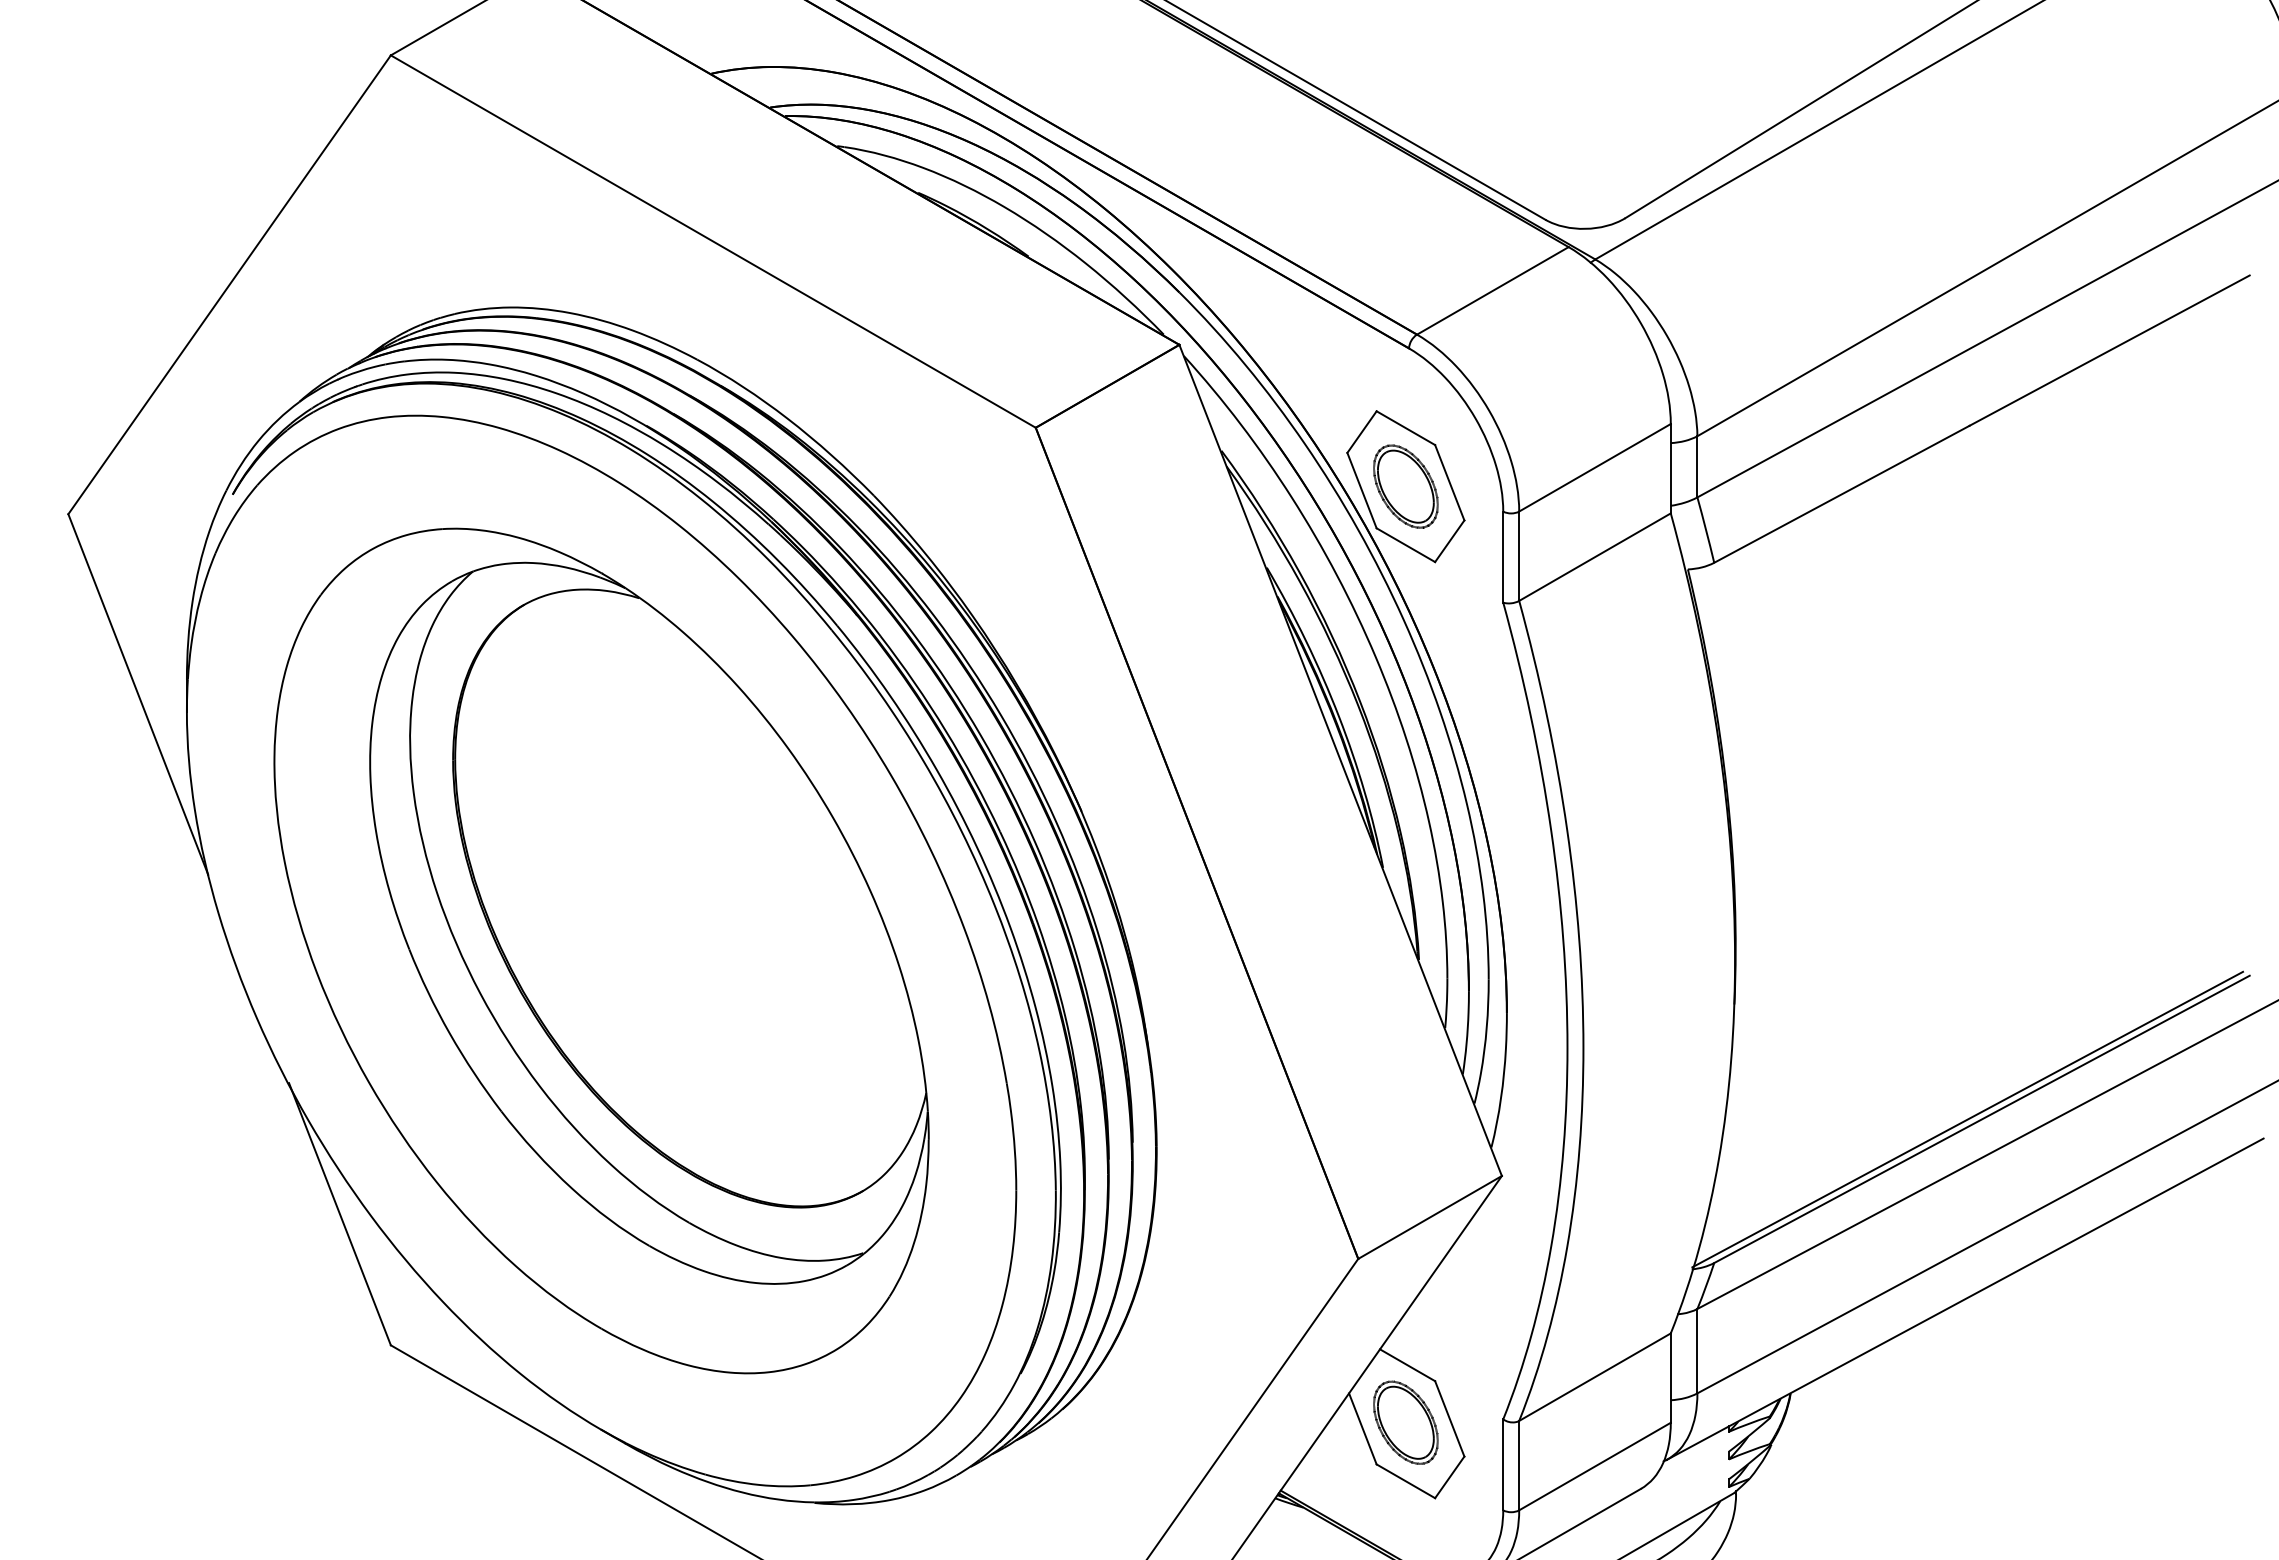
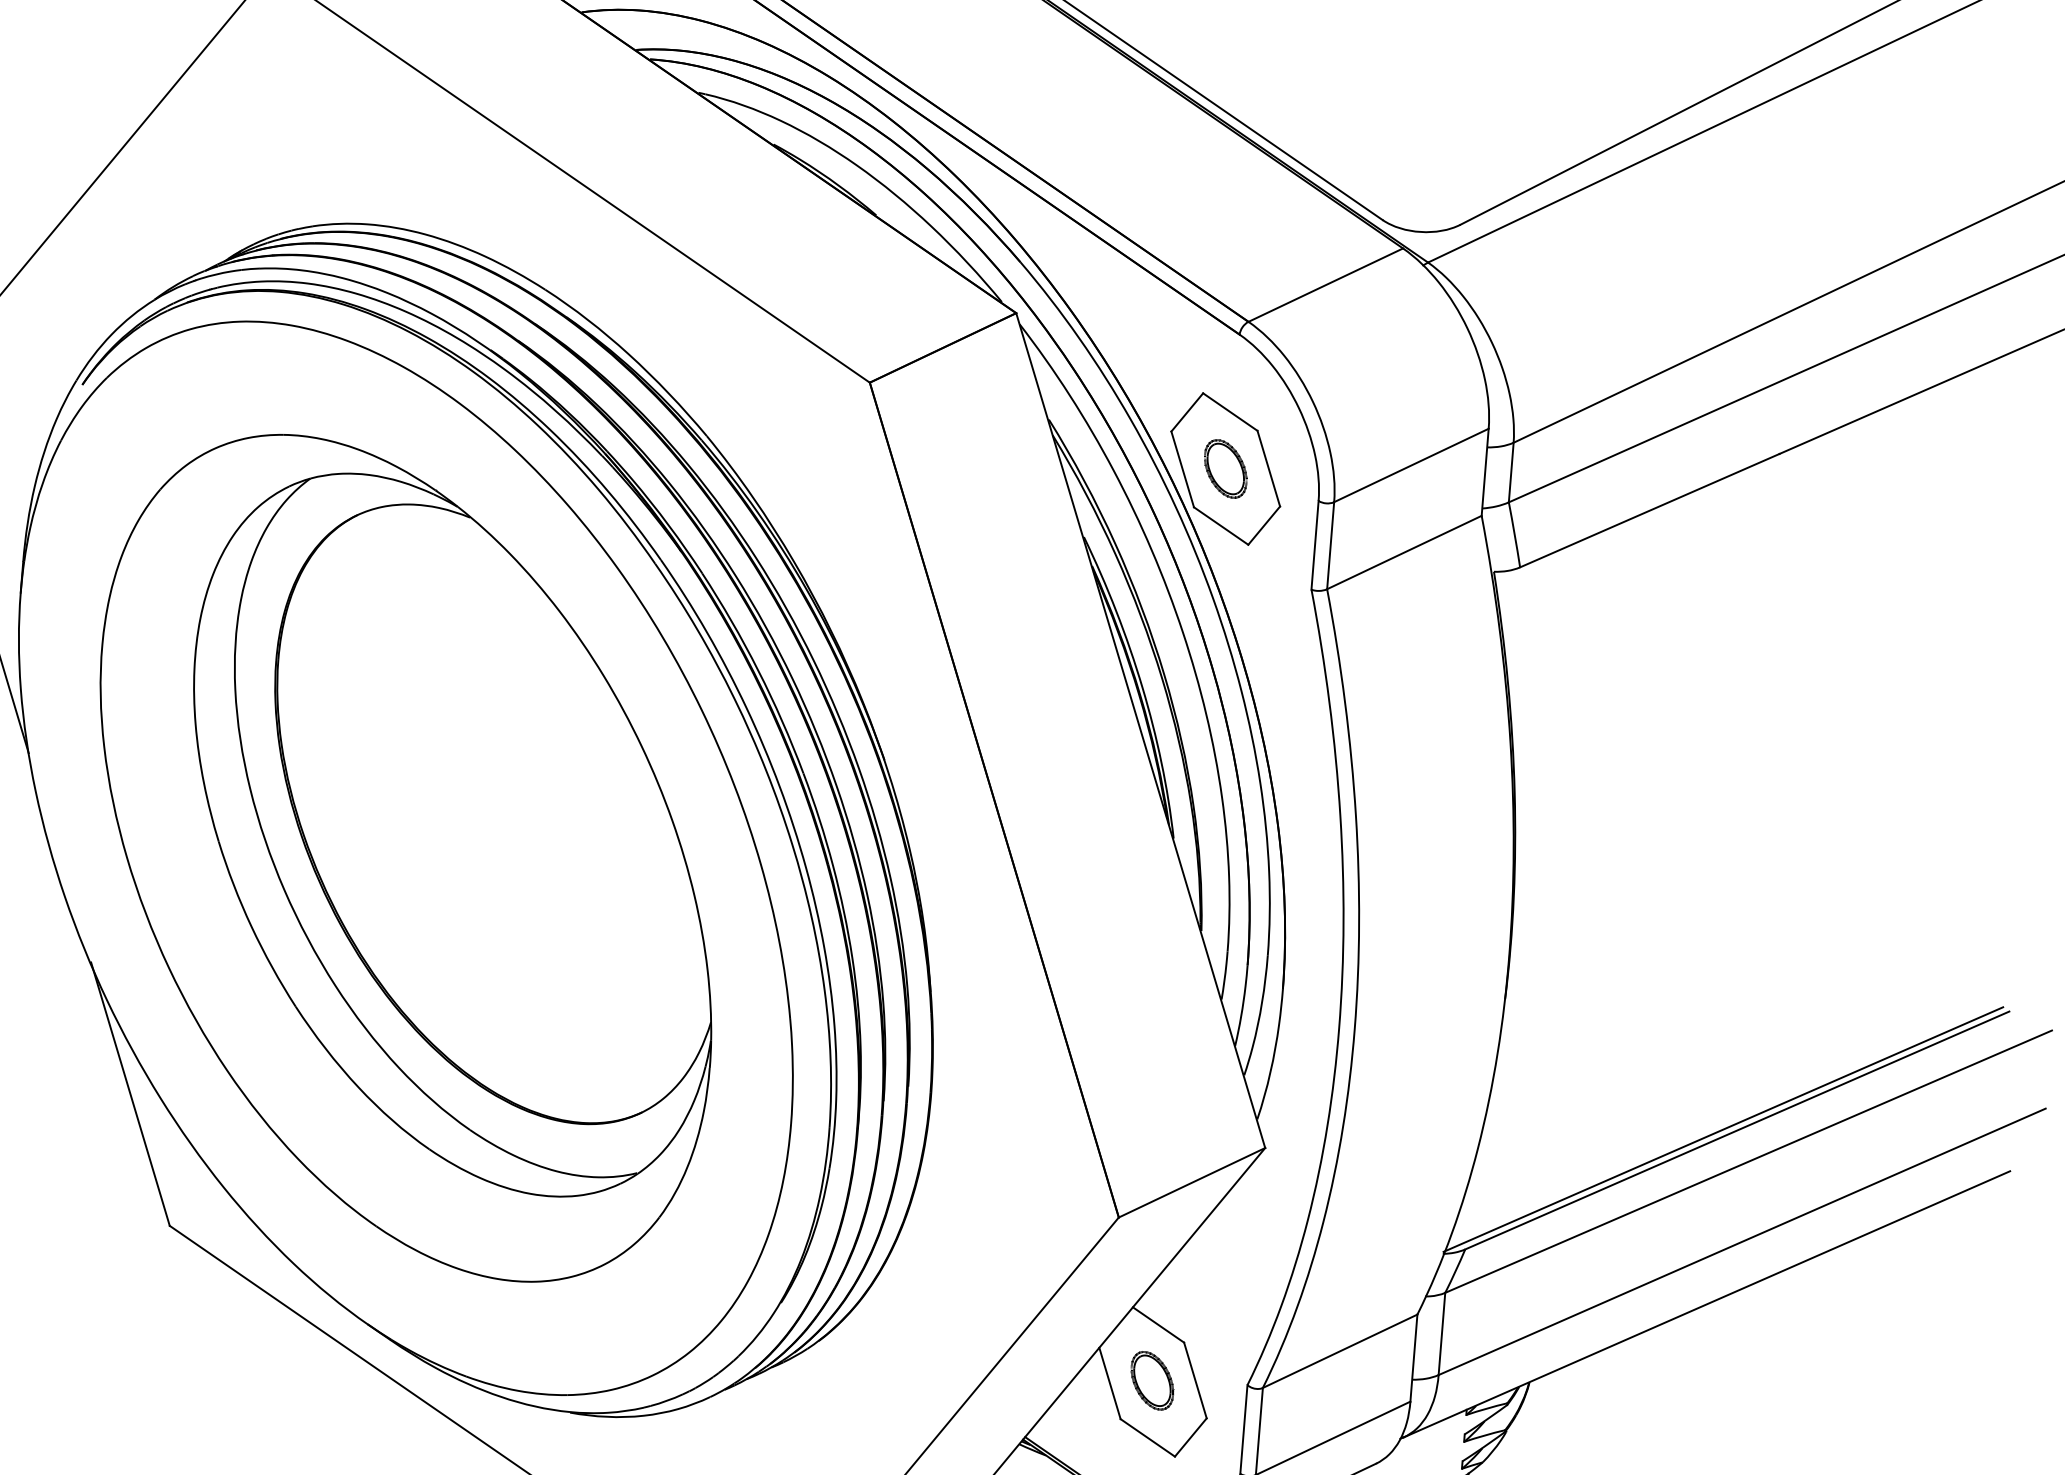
part: (1405, 486) -> (1225, 468), size x0.7
part: (1405, 1422) -> (1152, 1380), size x0.7

